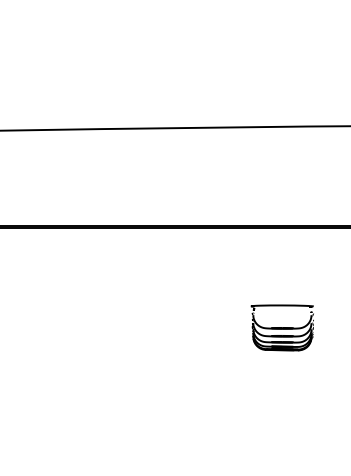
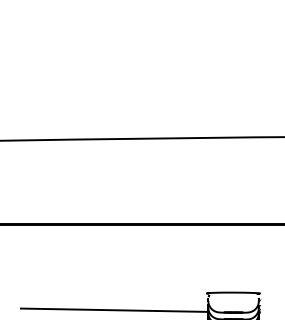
line: (144, 325) -> (113, 310), added

